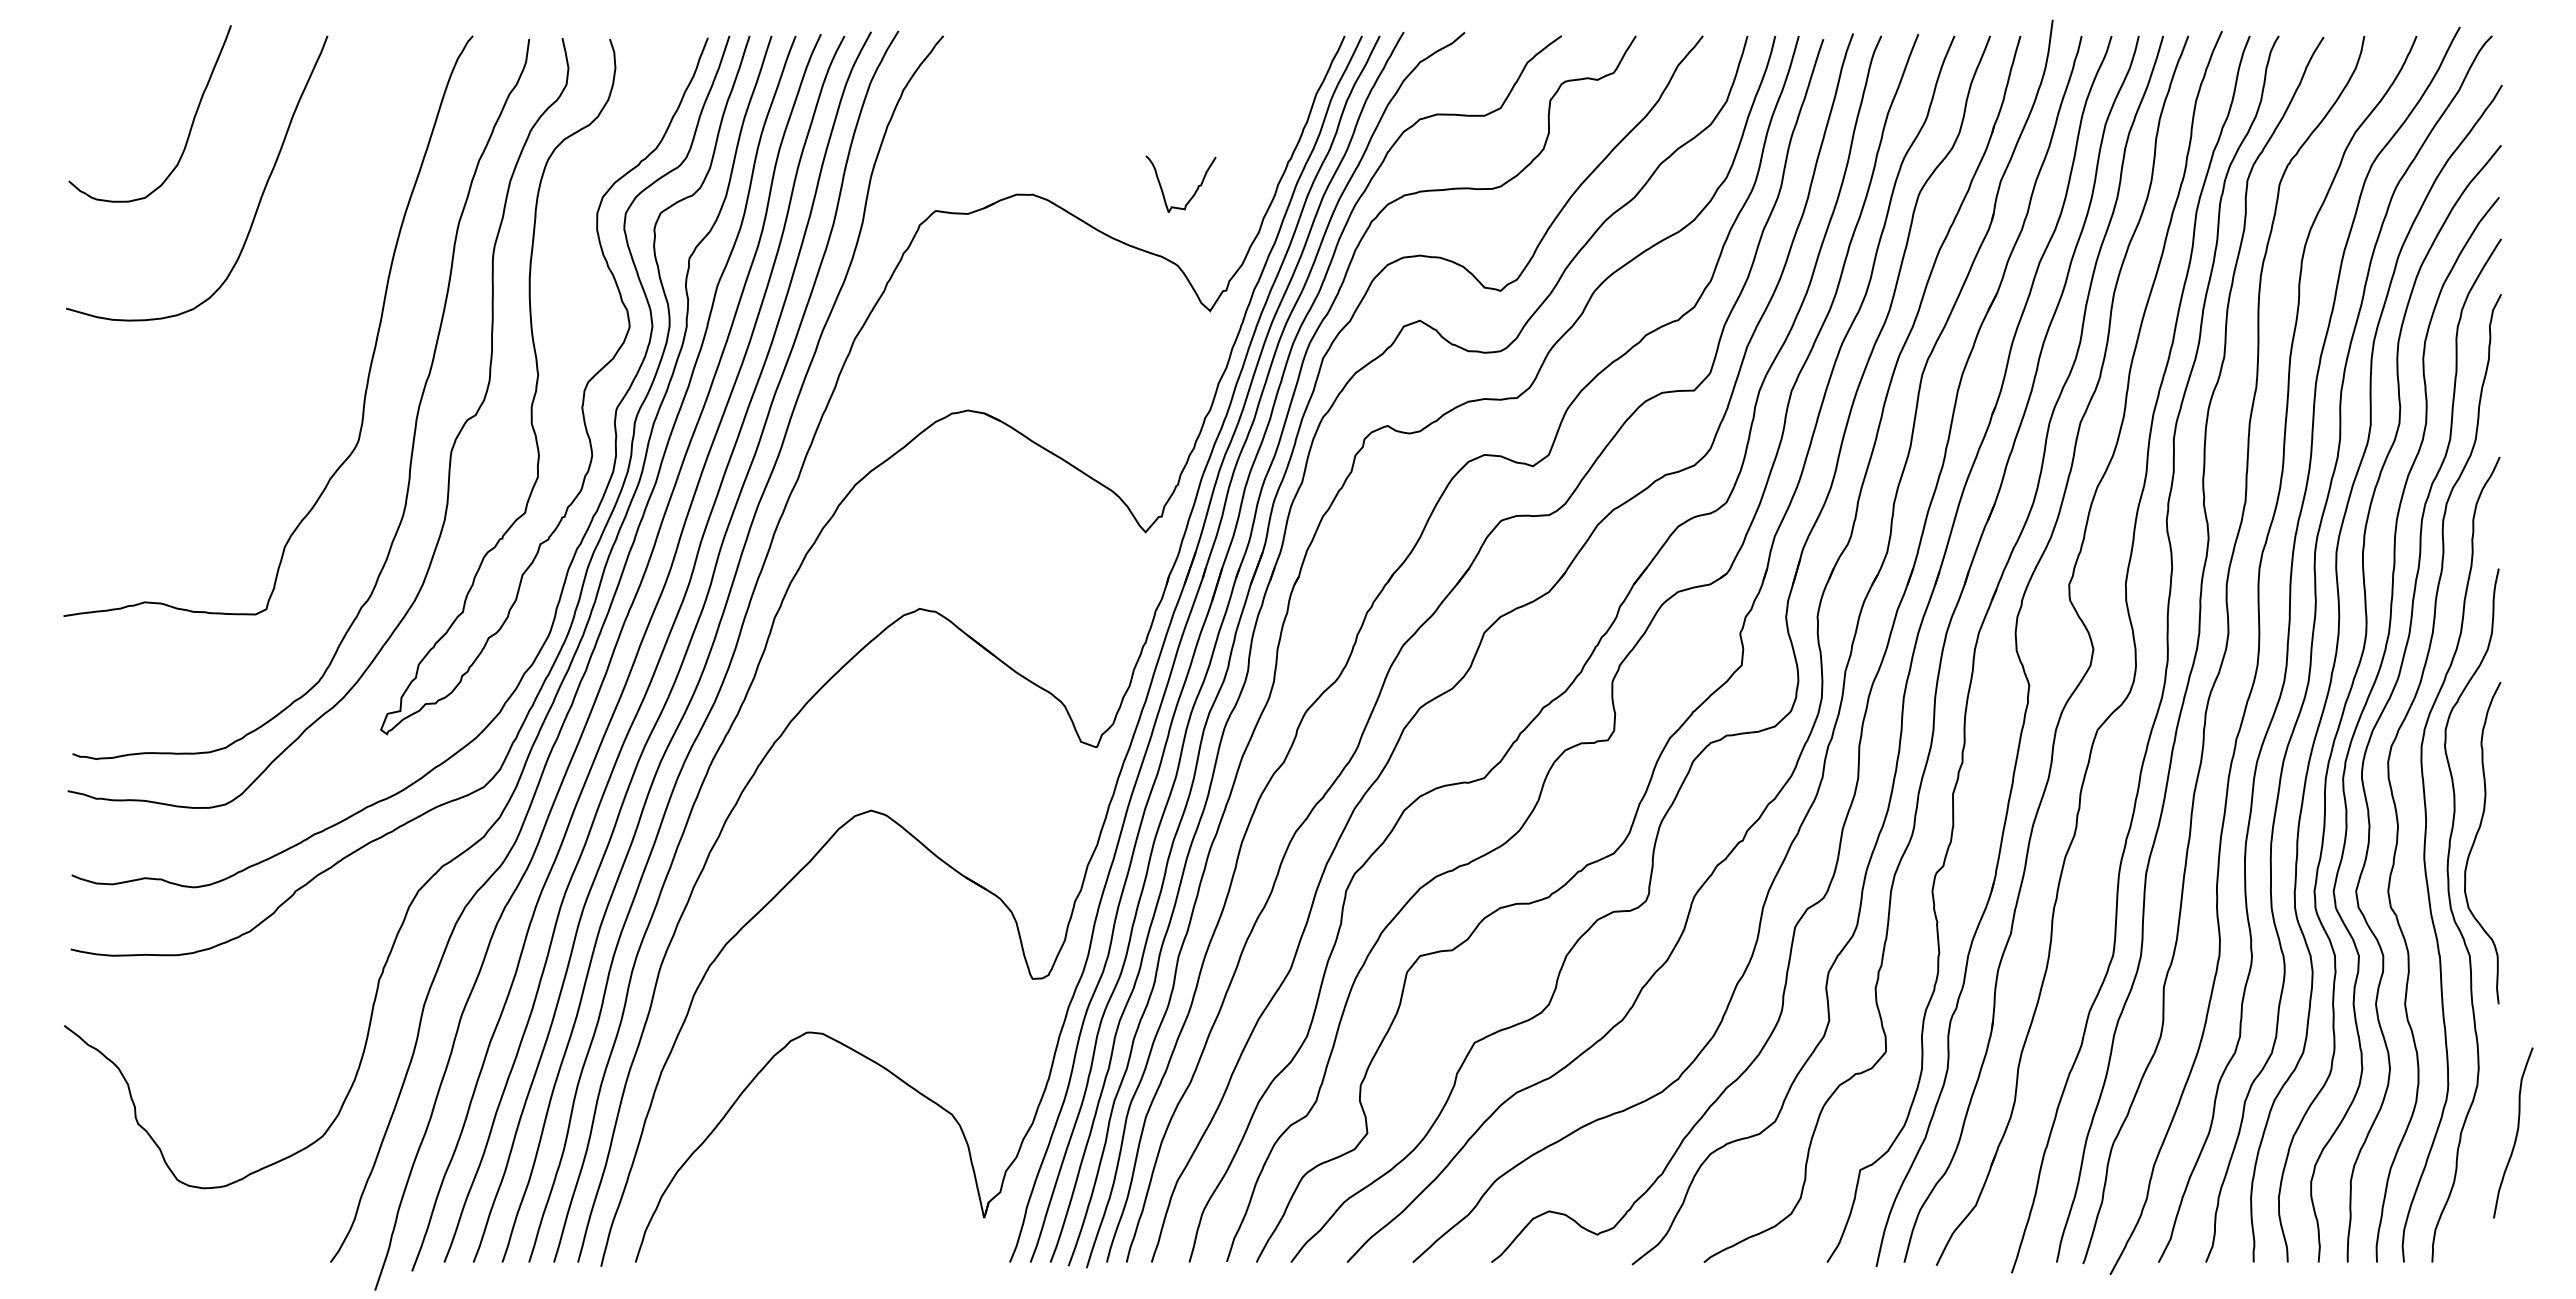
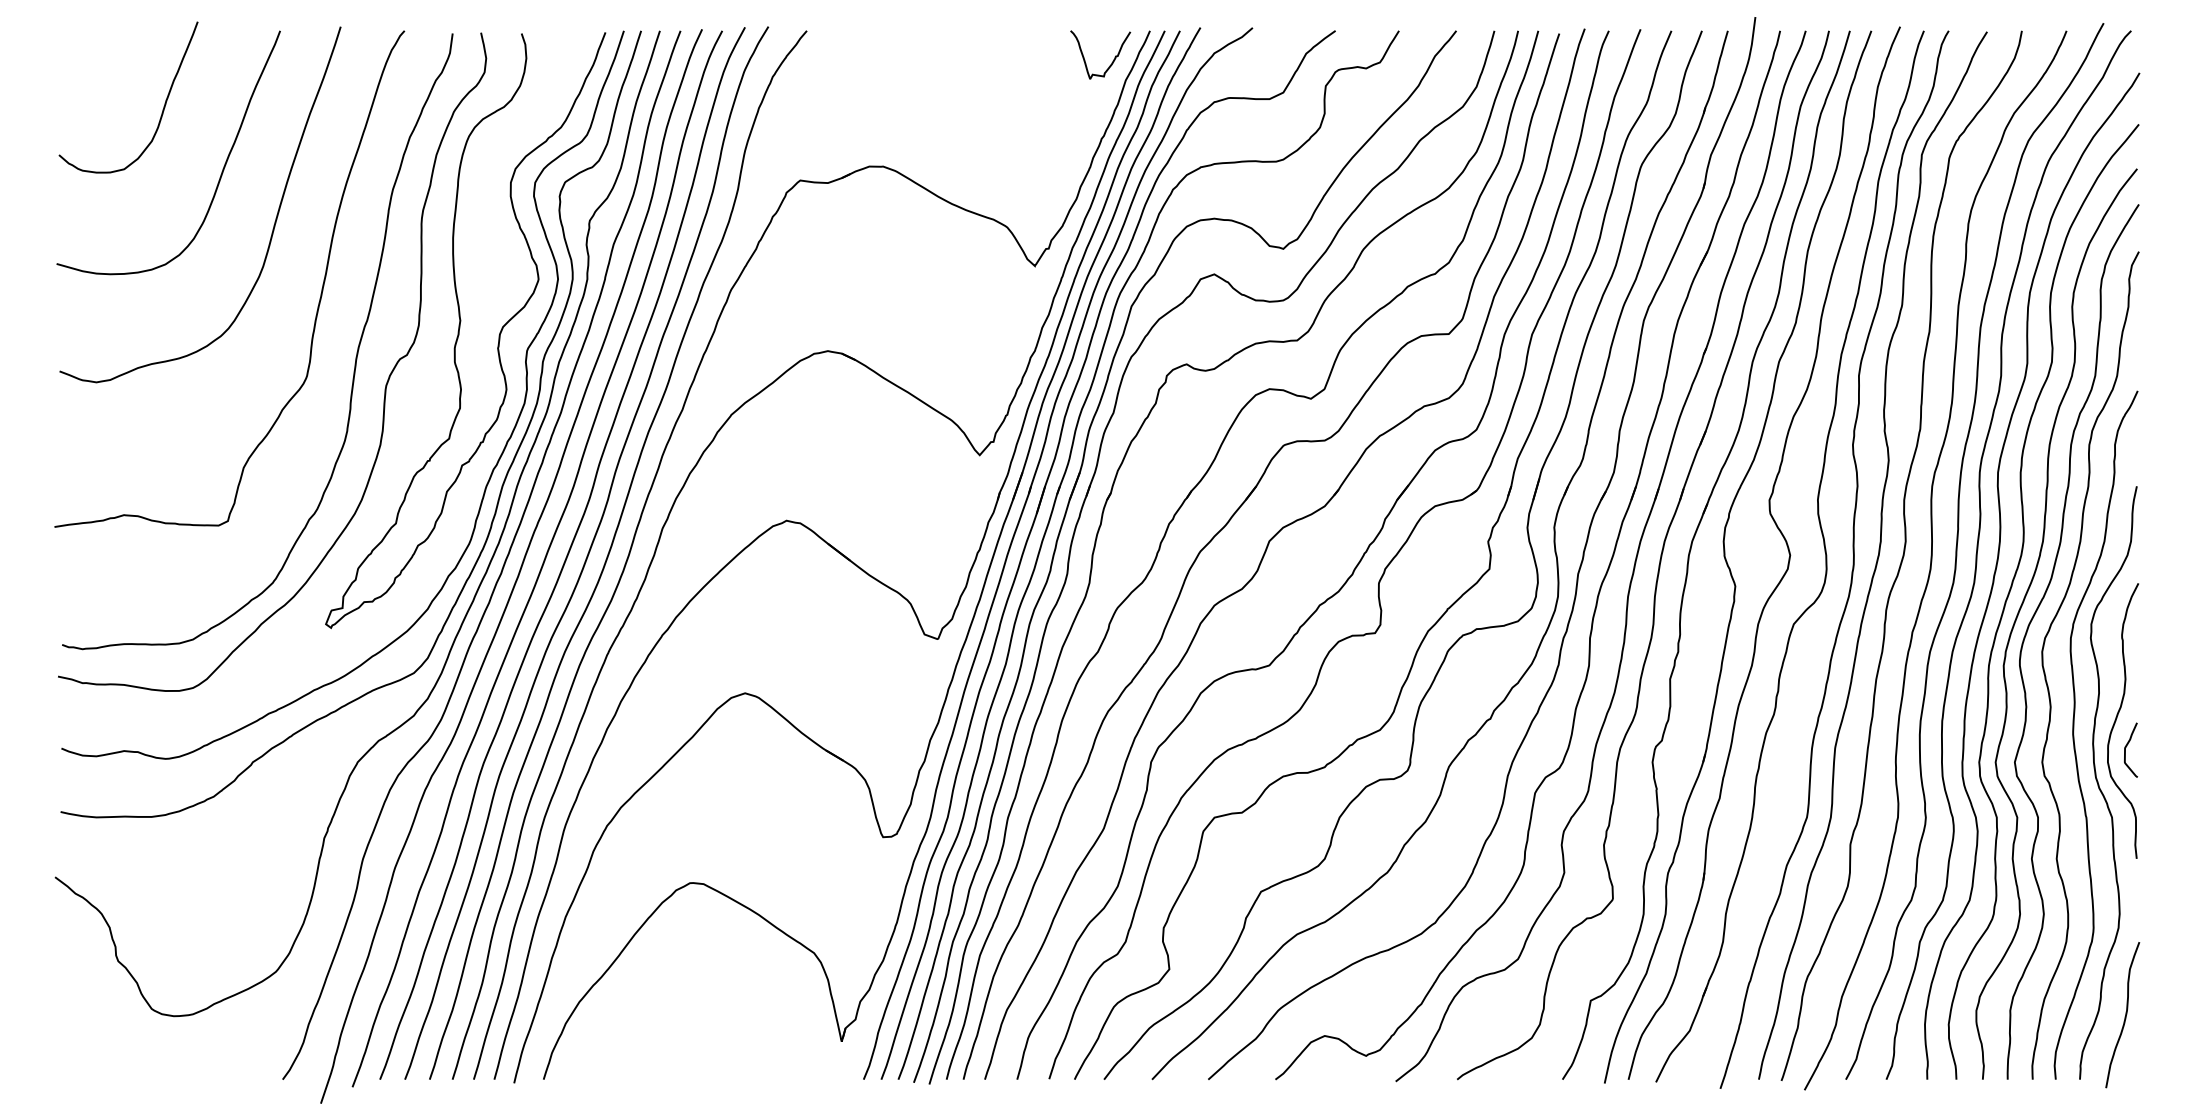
curve: (1195, 190) -> (1113, 60), moved
curve: (319, 264) -> (273, 226), added
curve: (2486, 874) -> (2126, 747), added
curve: (2516, 1132) -> (2125, 1014), moved

